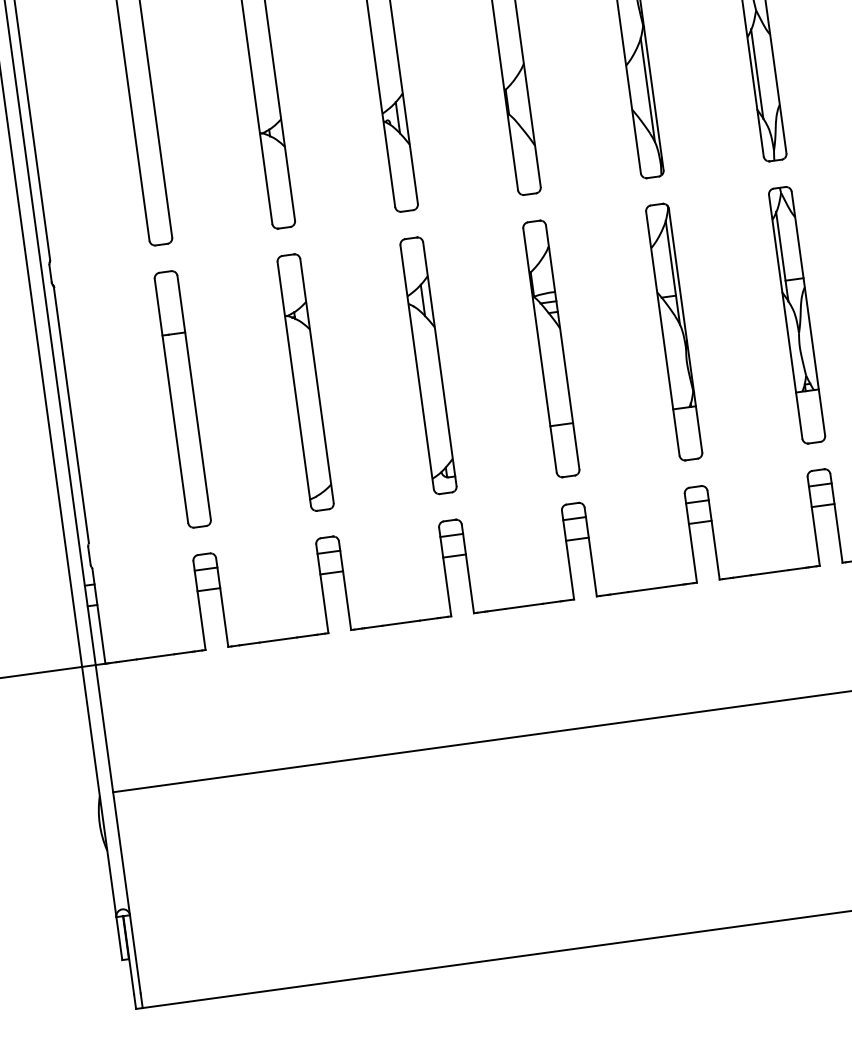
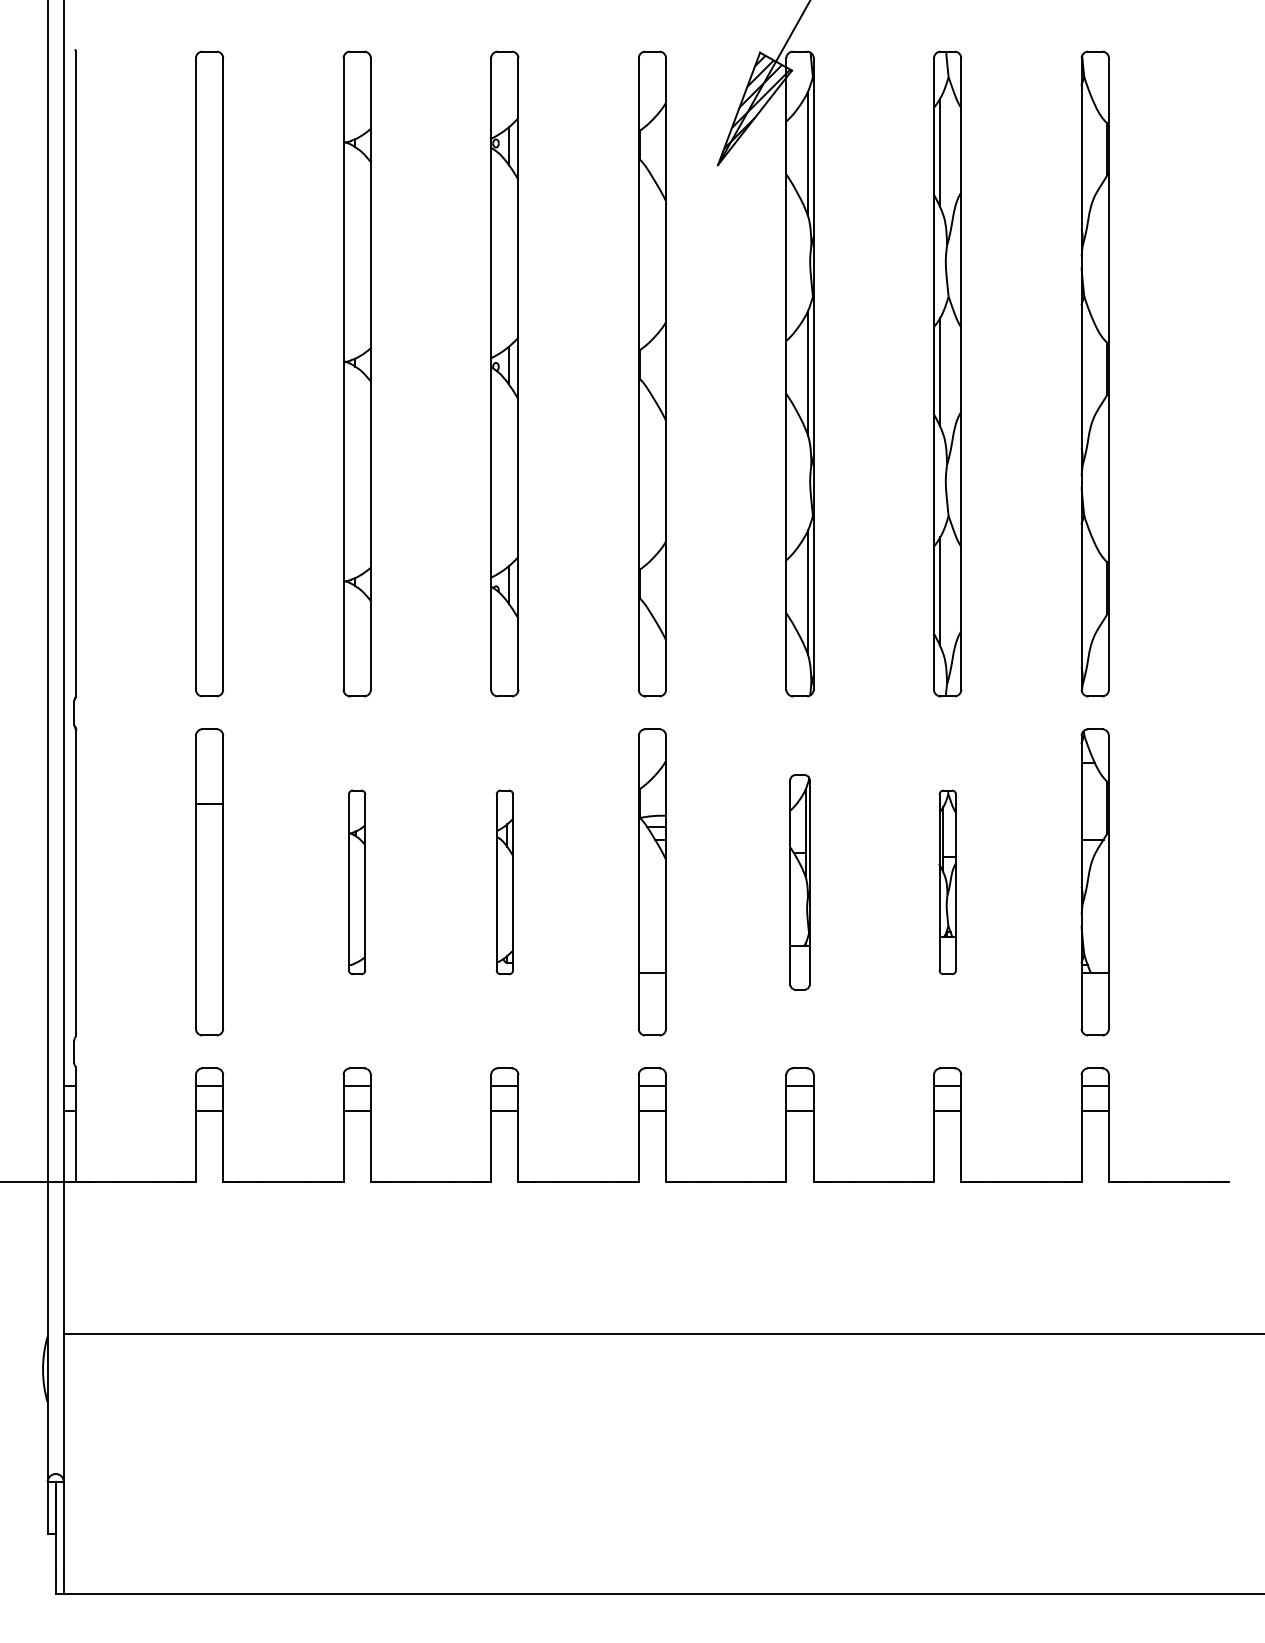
part: (796, 315) -> (947, 882), size x0.6
part: (673, 332) -> (799, 882), size x0.7
part: (428, 365) -> (504, 882), size x0.6
part: (305, 382) -> (356, 882), size x0.6

